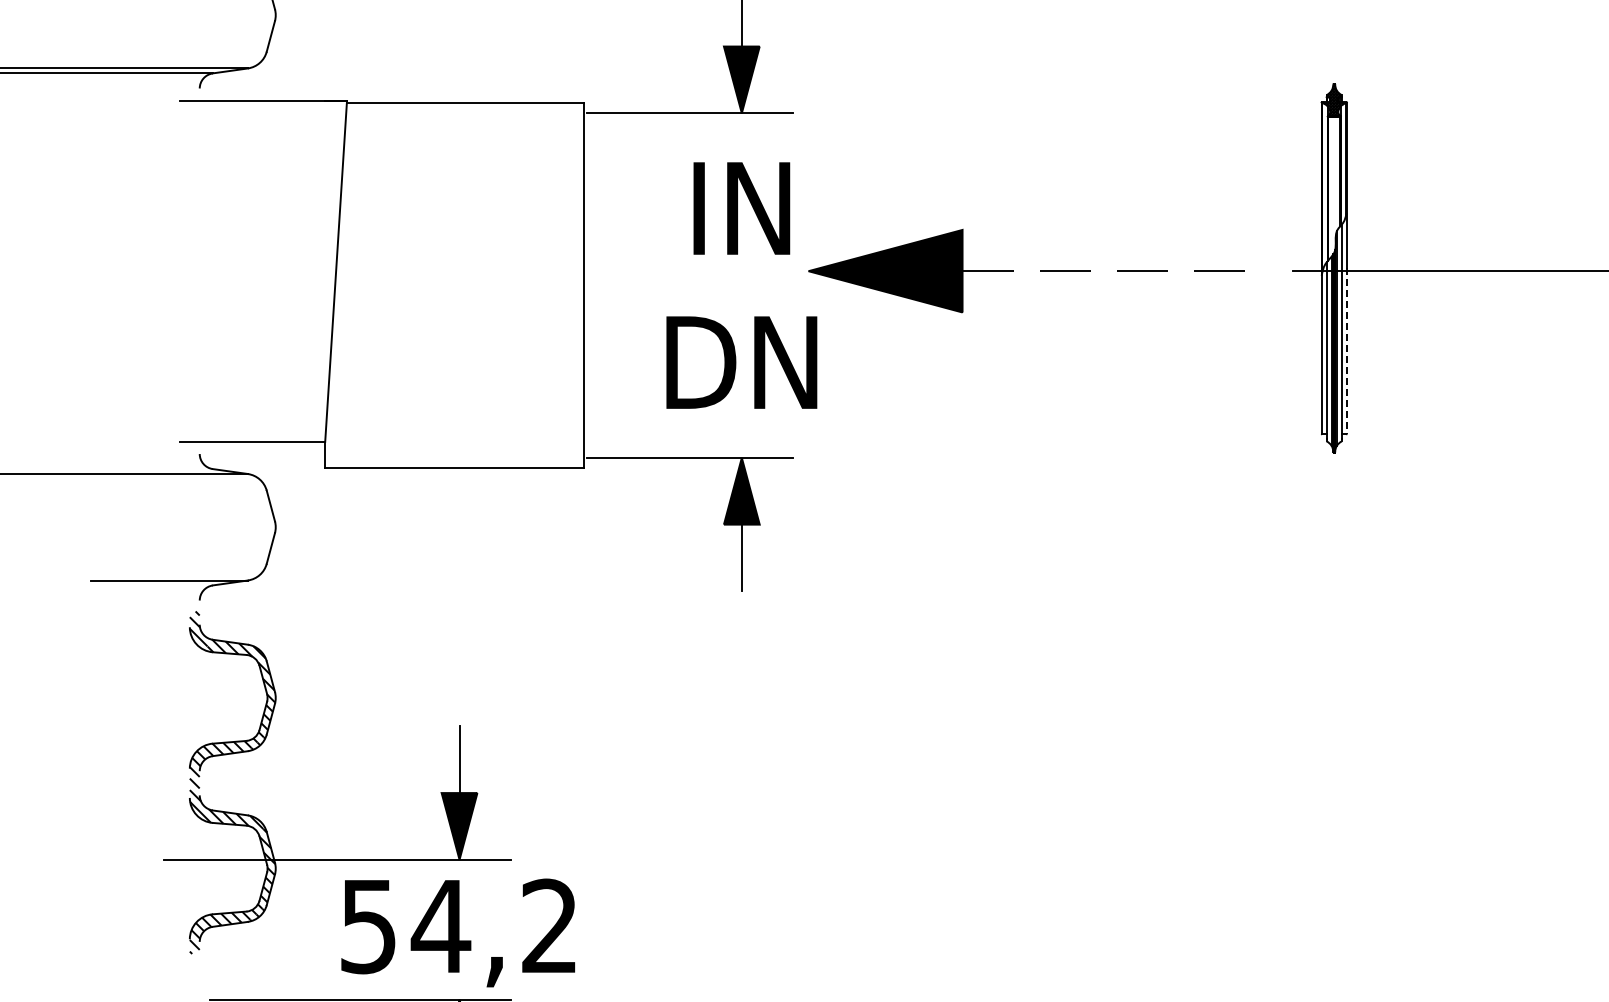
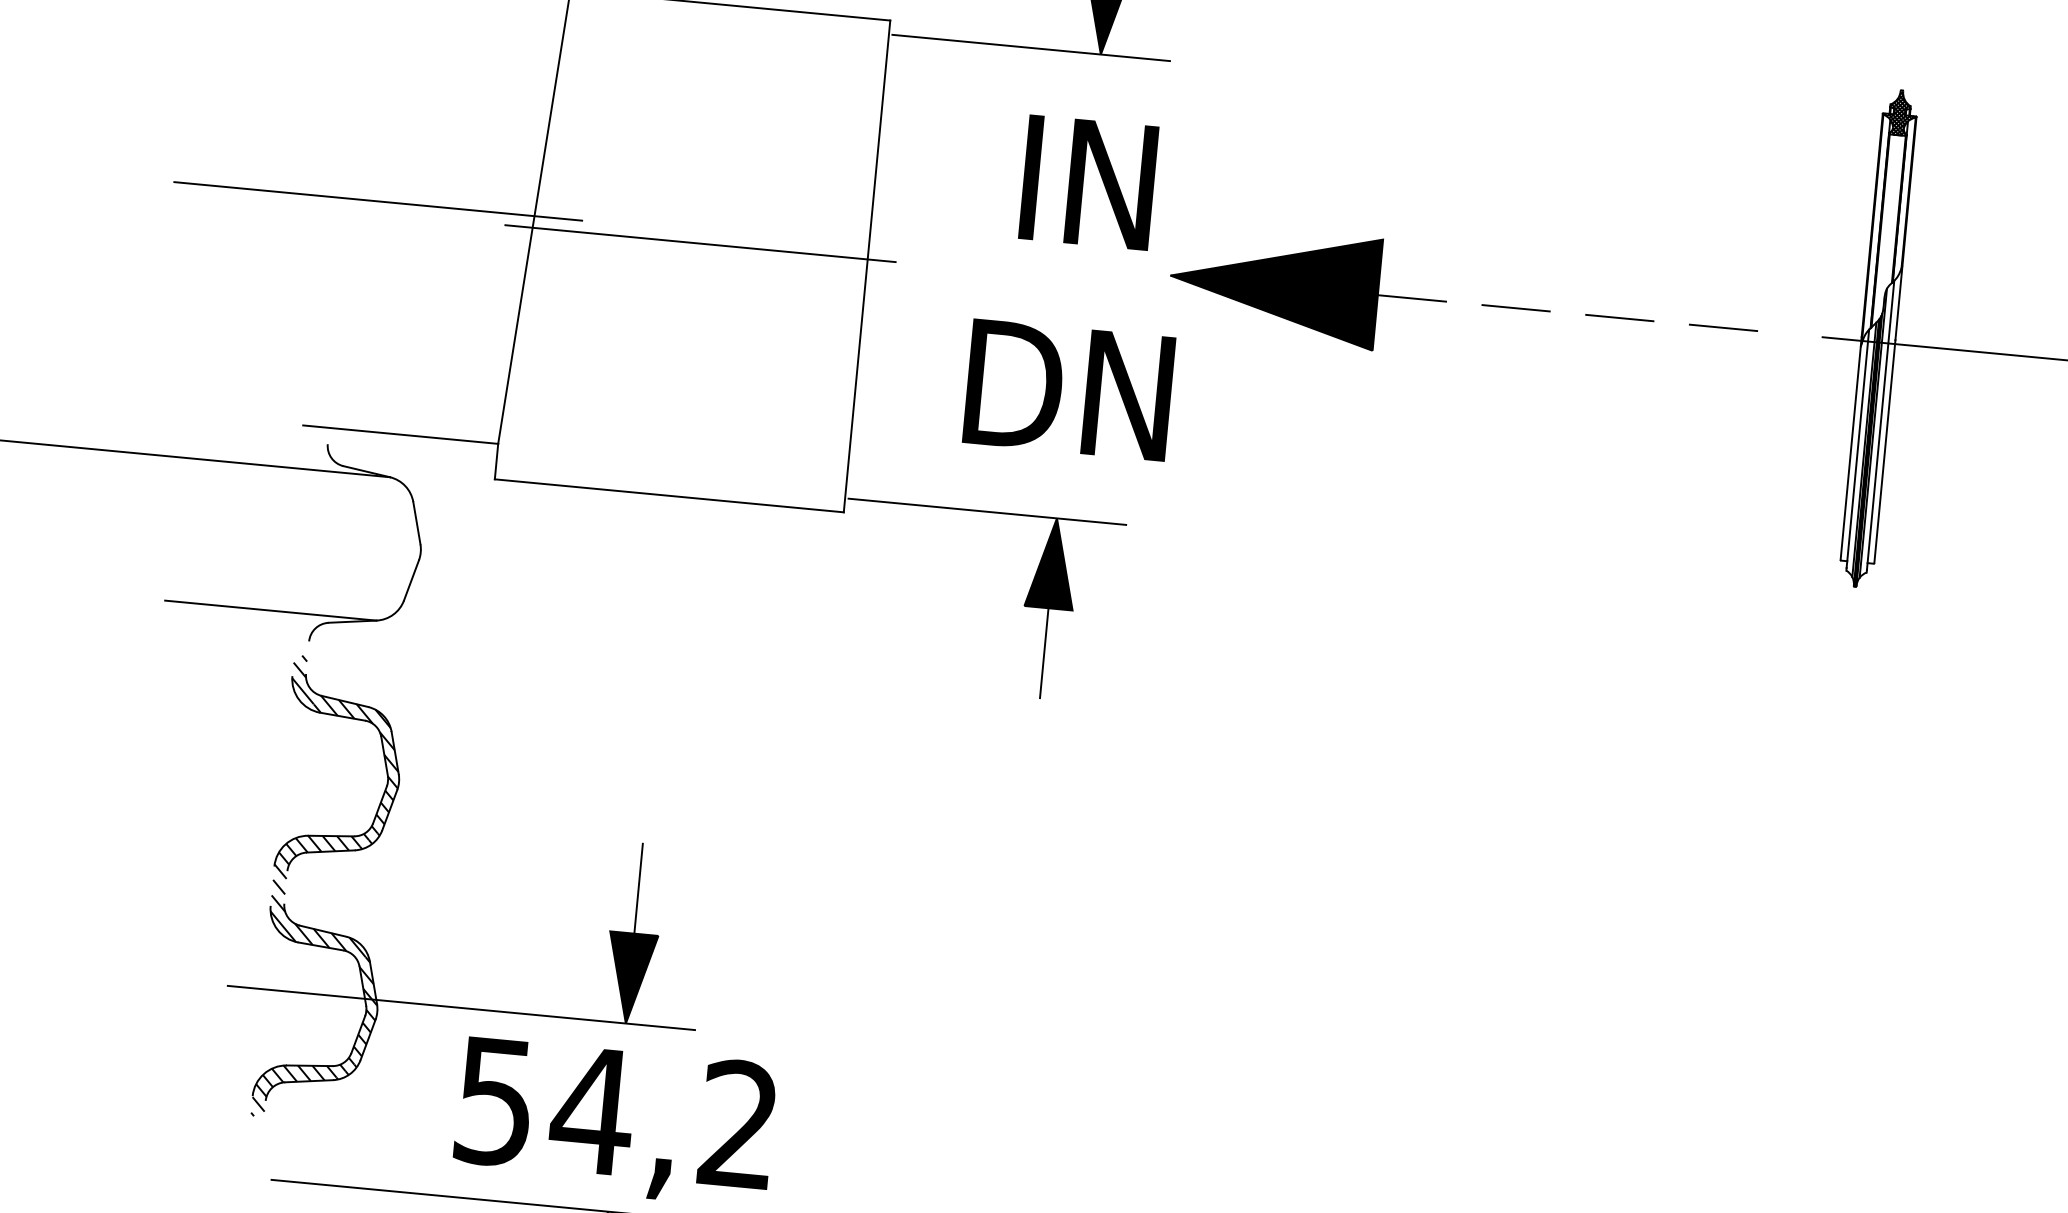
line: (219, 271) -> (377, 201), added
line: (460, 280) -> (700, 243), added
line: (1346, 351) -> (1884, 452), dashed -> solid

